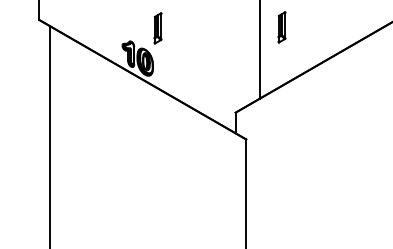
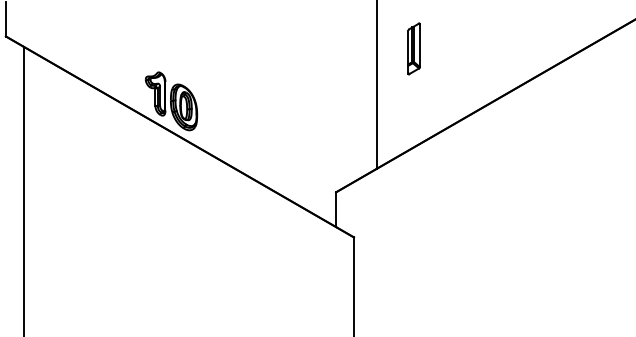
part: (157, 28) -> (204, 50), removed

